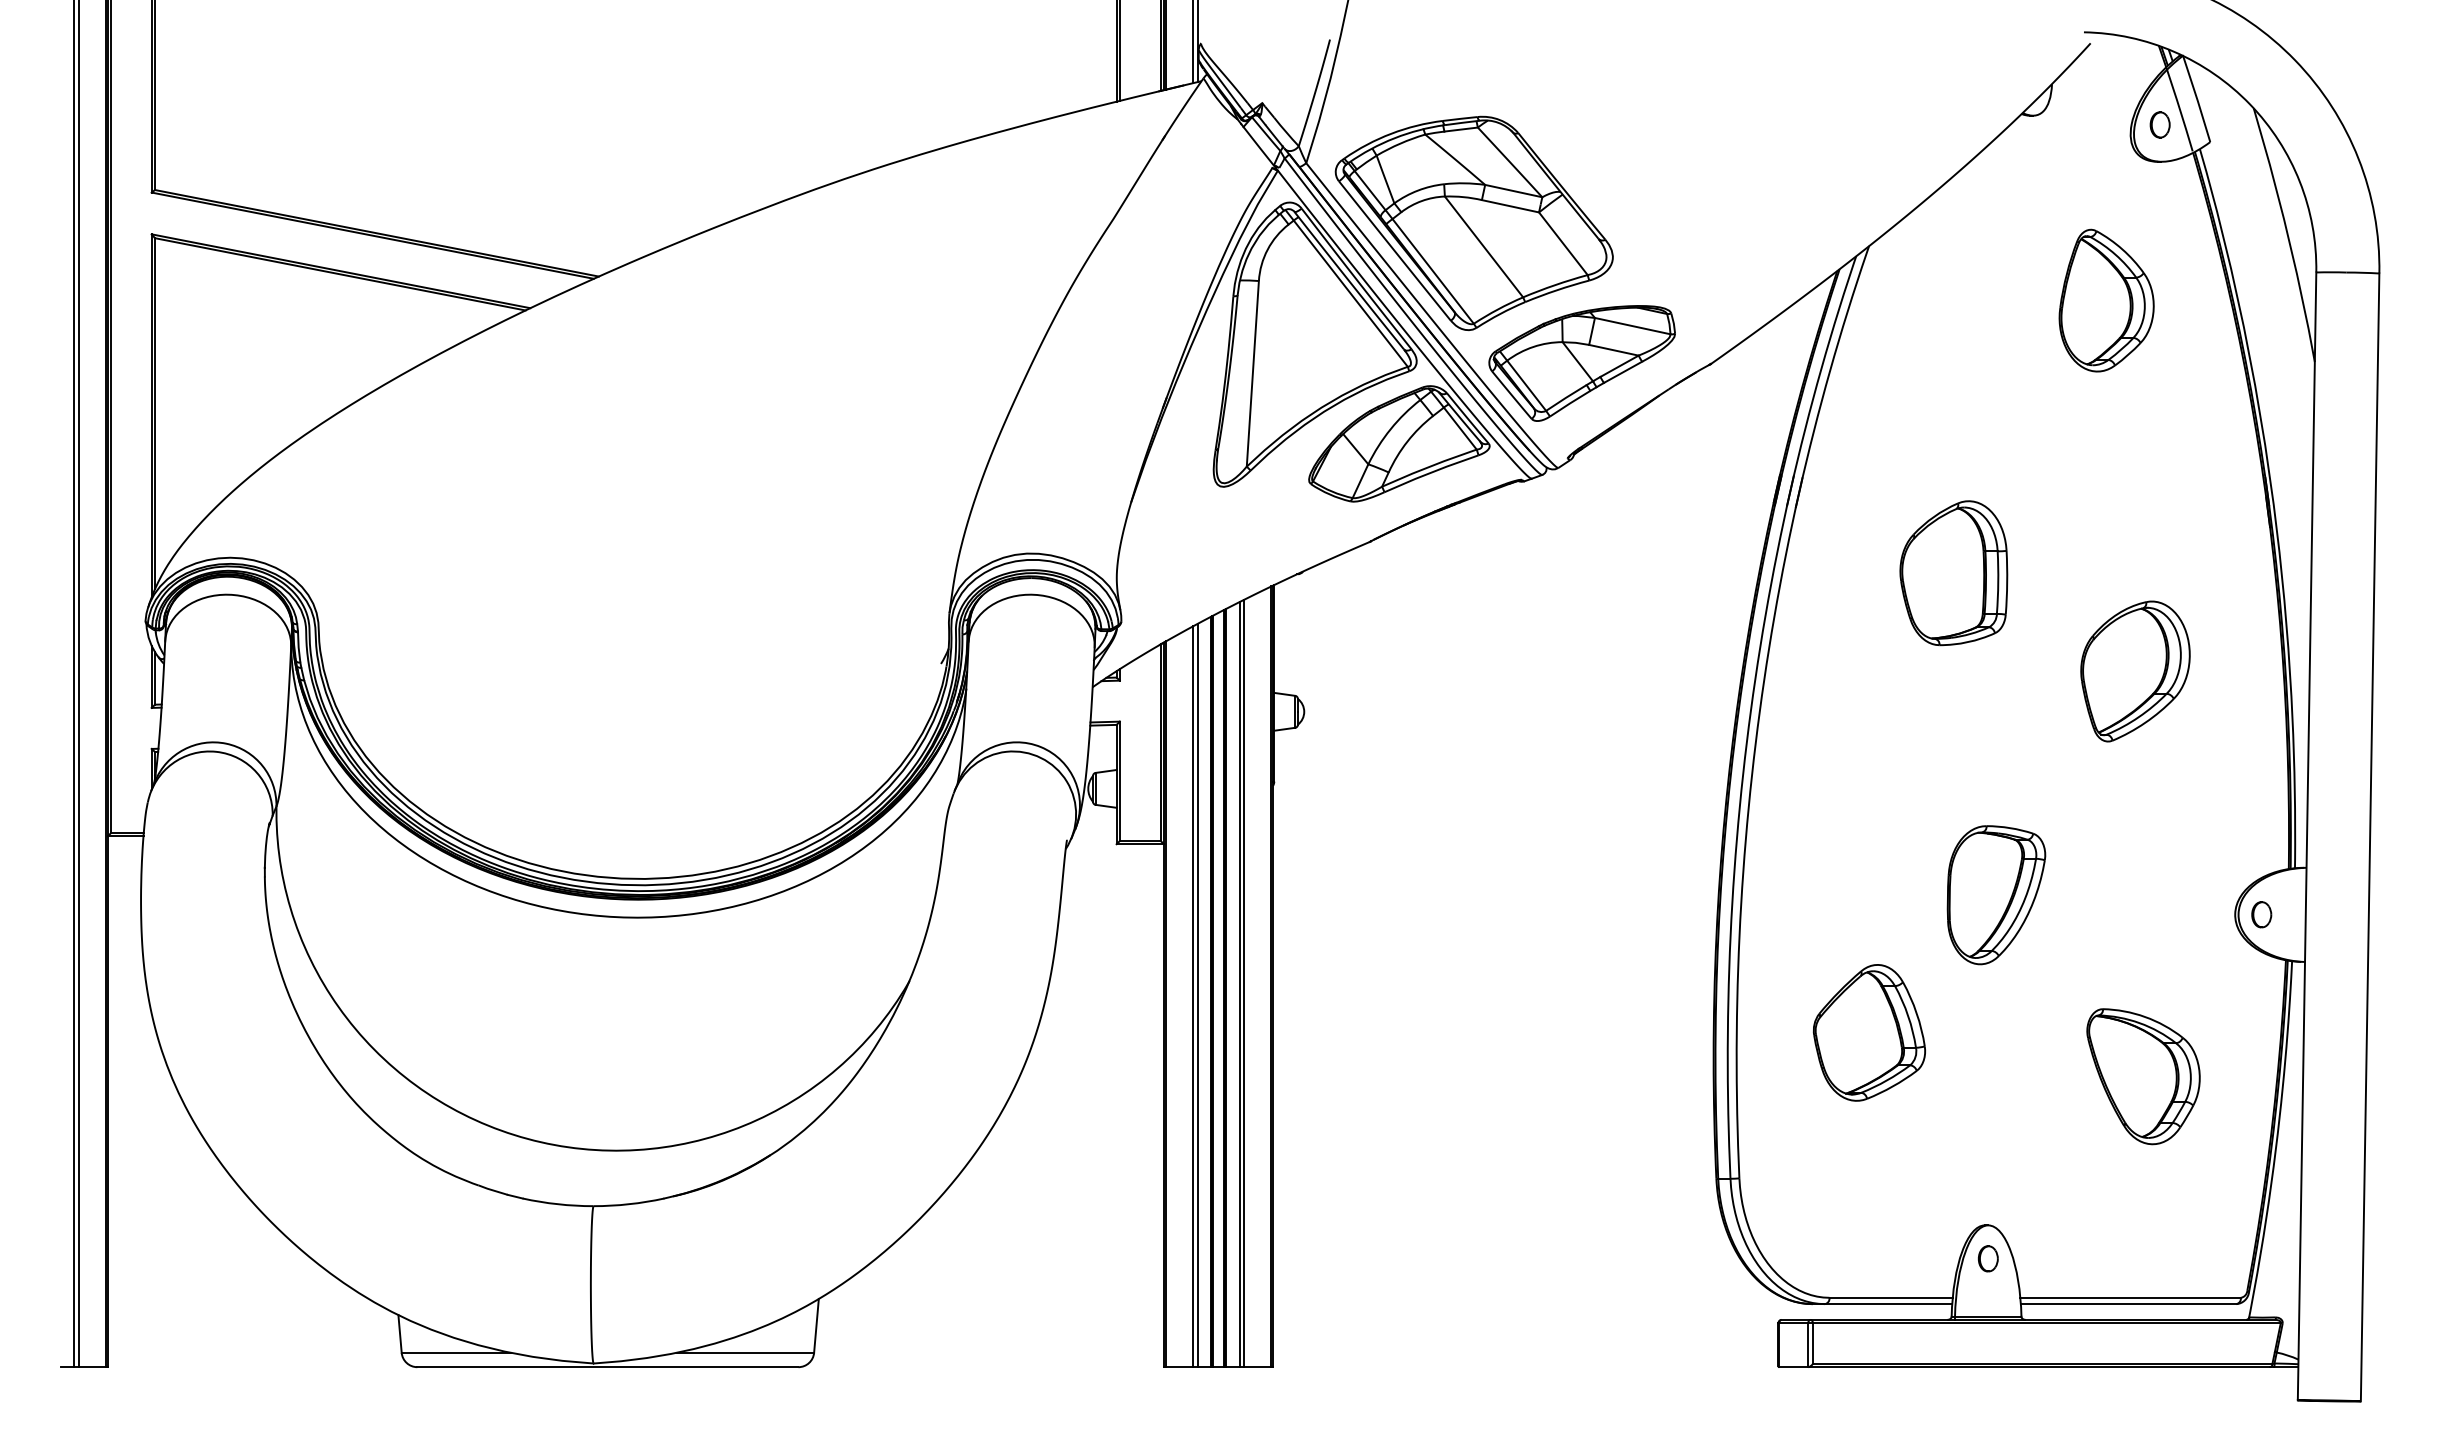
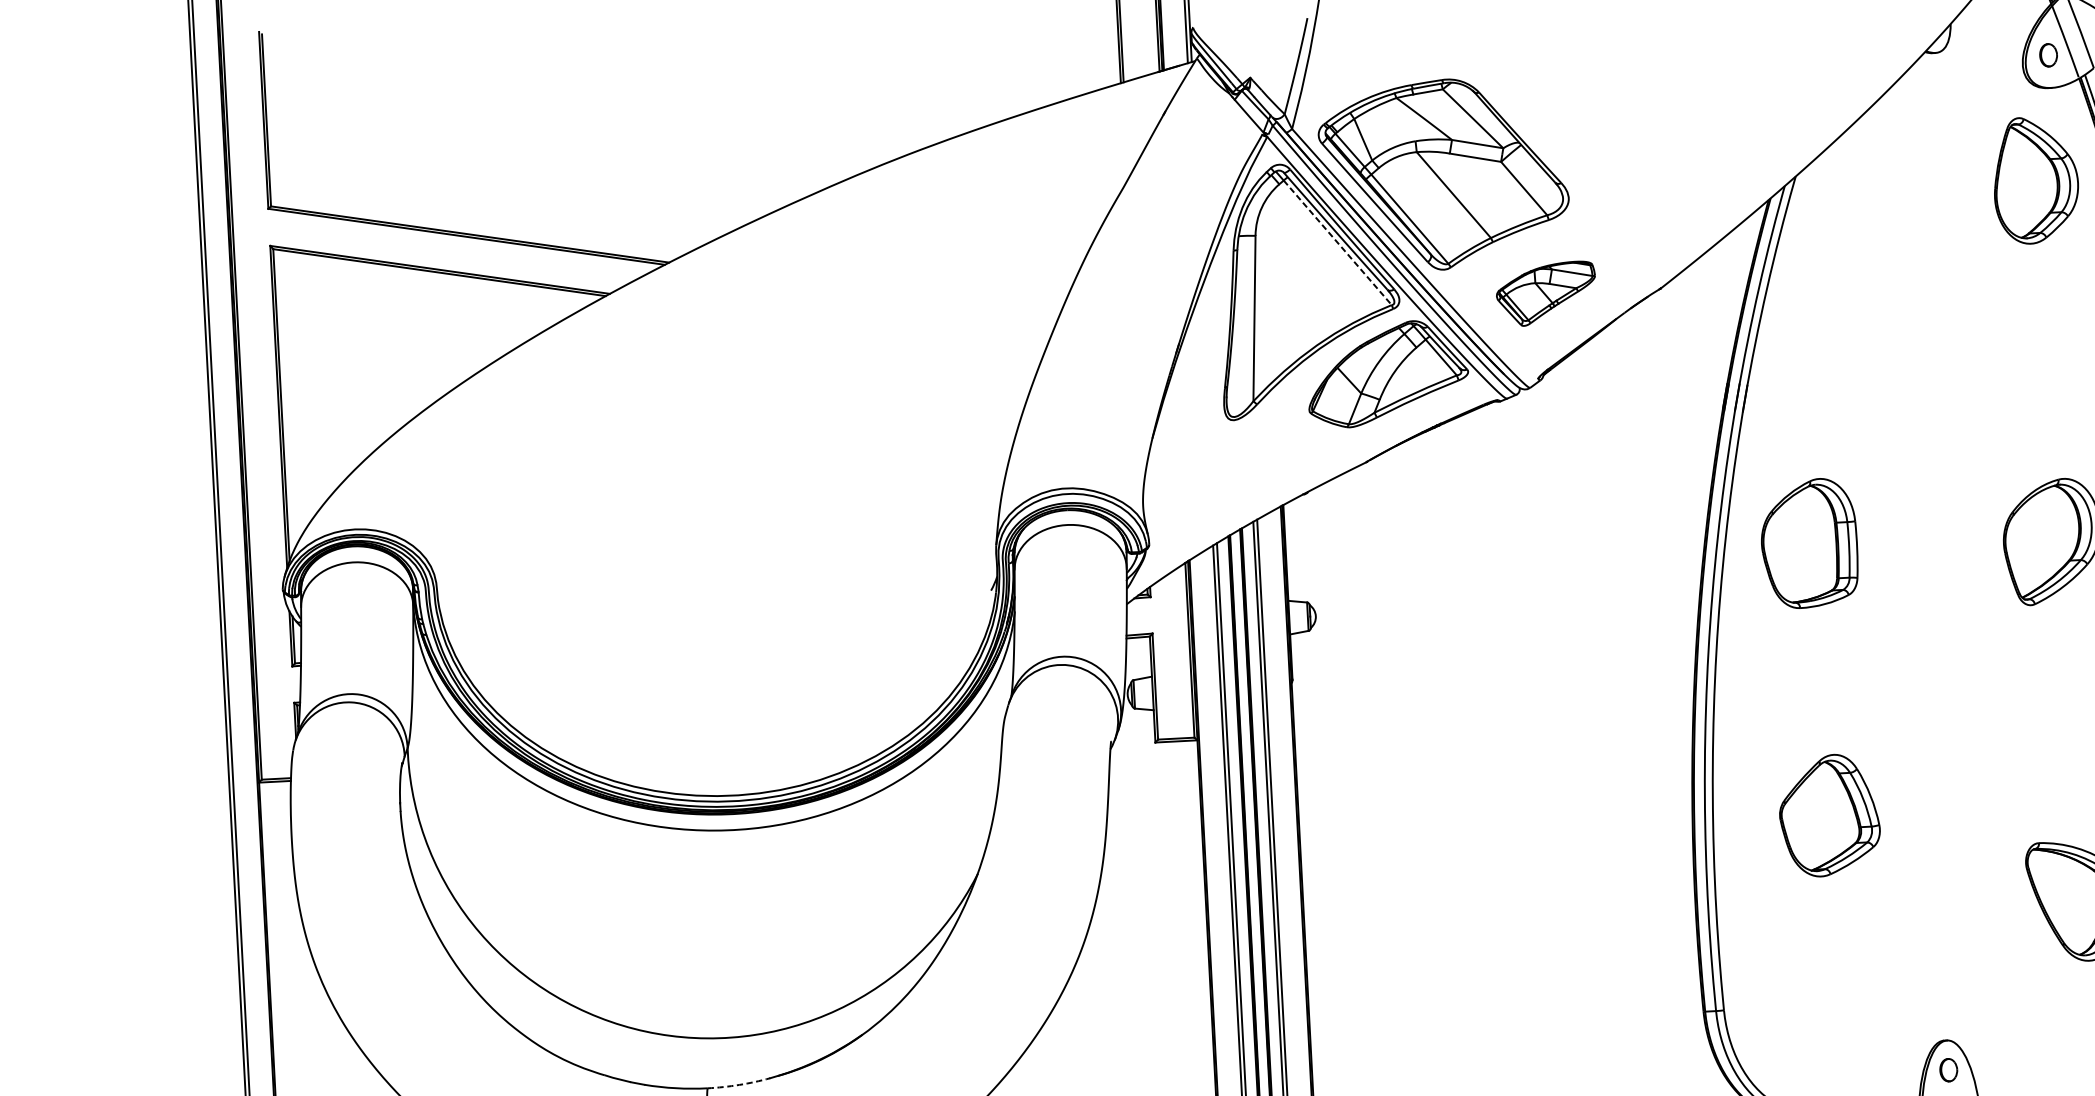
line: (1350, 293) -> (1337, 242), solid -> dashed
part: (2106, 300) -> (2035, 180), moved
part: (1581, 363) -> (1545, 294), size x0.6
part: (1953, 573) -> (1809, 543), moved
part: (1996, 895) -> (1939, 747), removed
part: (1868, 1032) -> (1828, 815), moved
arc: (629, 1204) -> (739, 1085), solid -> dashed

